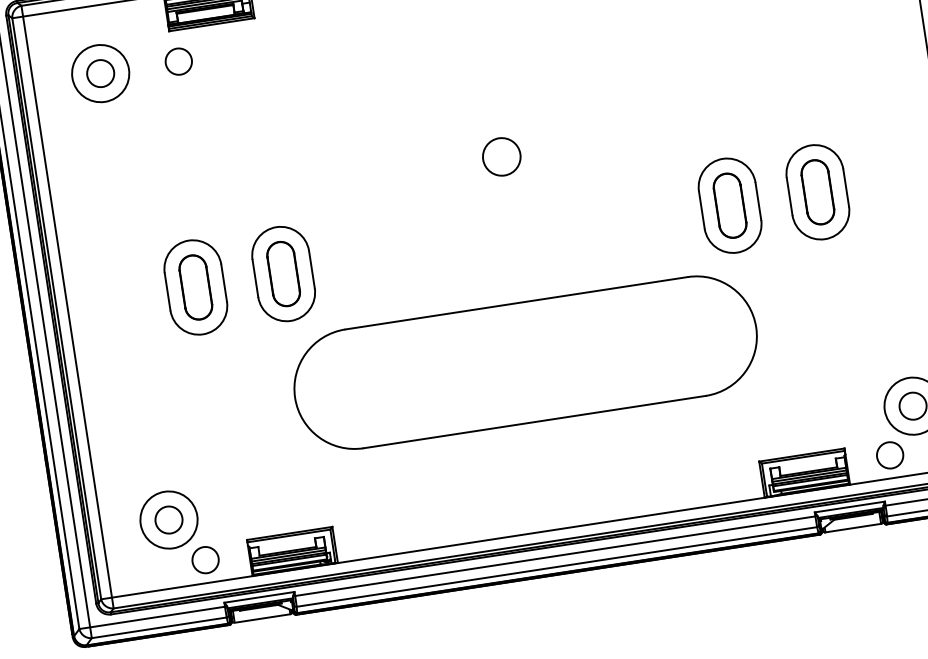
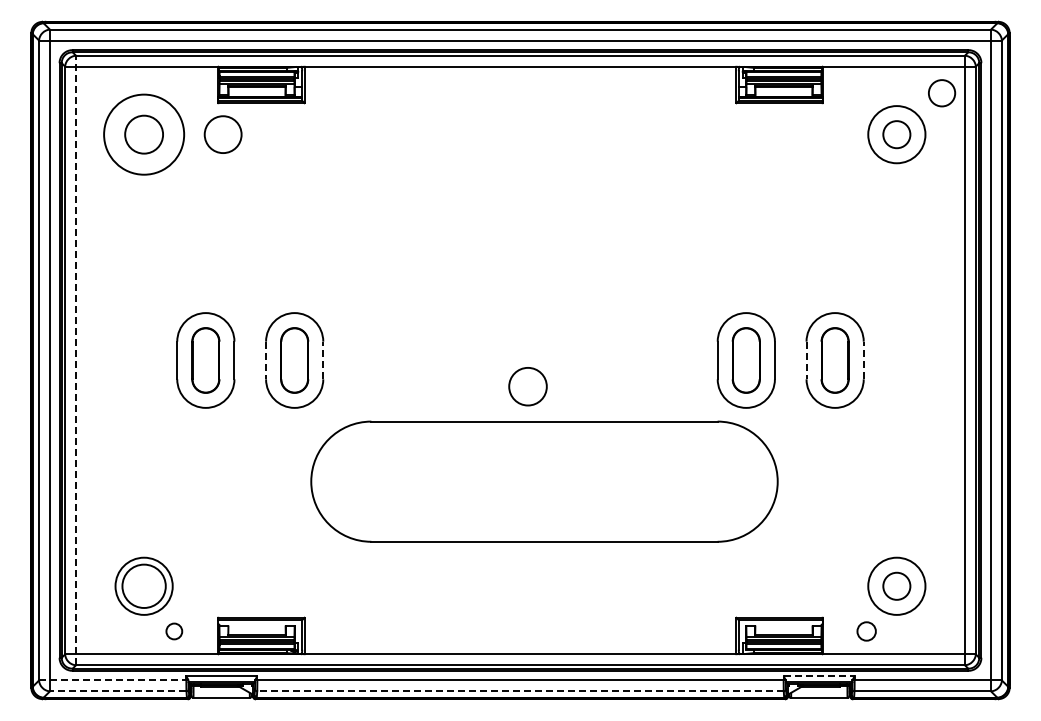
circle: (179, 61) -> (223, 134), size x1.4
circle: (100, 73) -> (143, 134), size x1.4
circle: (100, 73) -> (143, 134), size x1.4
circle: (501, 156) -> (527, 386), moved
line: (845, 188) -> (863, 360), solid -> dashed
line: (789, 196) -> (806, 360), solid -> dashed
line: (312, 269) -> (323, 360), solid -> dashed
line: (255, 278) -> (266, 360), solid -> dashed
line: (68, 307) -> (76, 360), solid -> dashed
part: (525, 362) -> (544, 481), moved
circle: (889, 455) -> (866, 631), size x0.7
line: (850, 507) -> (819, 676), solid -> dashed
circle: (168, 519) -> (143, 585), size x1.6
circle: (205, 560) -> (174, 631), size x0.6
line: (556, 567) -> (520, 691), solid -> dashed
line: (152, 617) -> (113, 680), solid -> dashed
line: (158, 628) -> (117, 691), solid -> dashed

